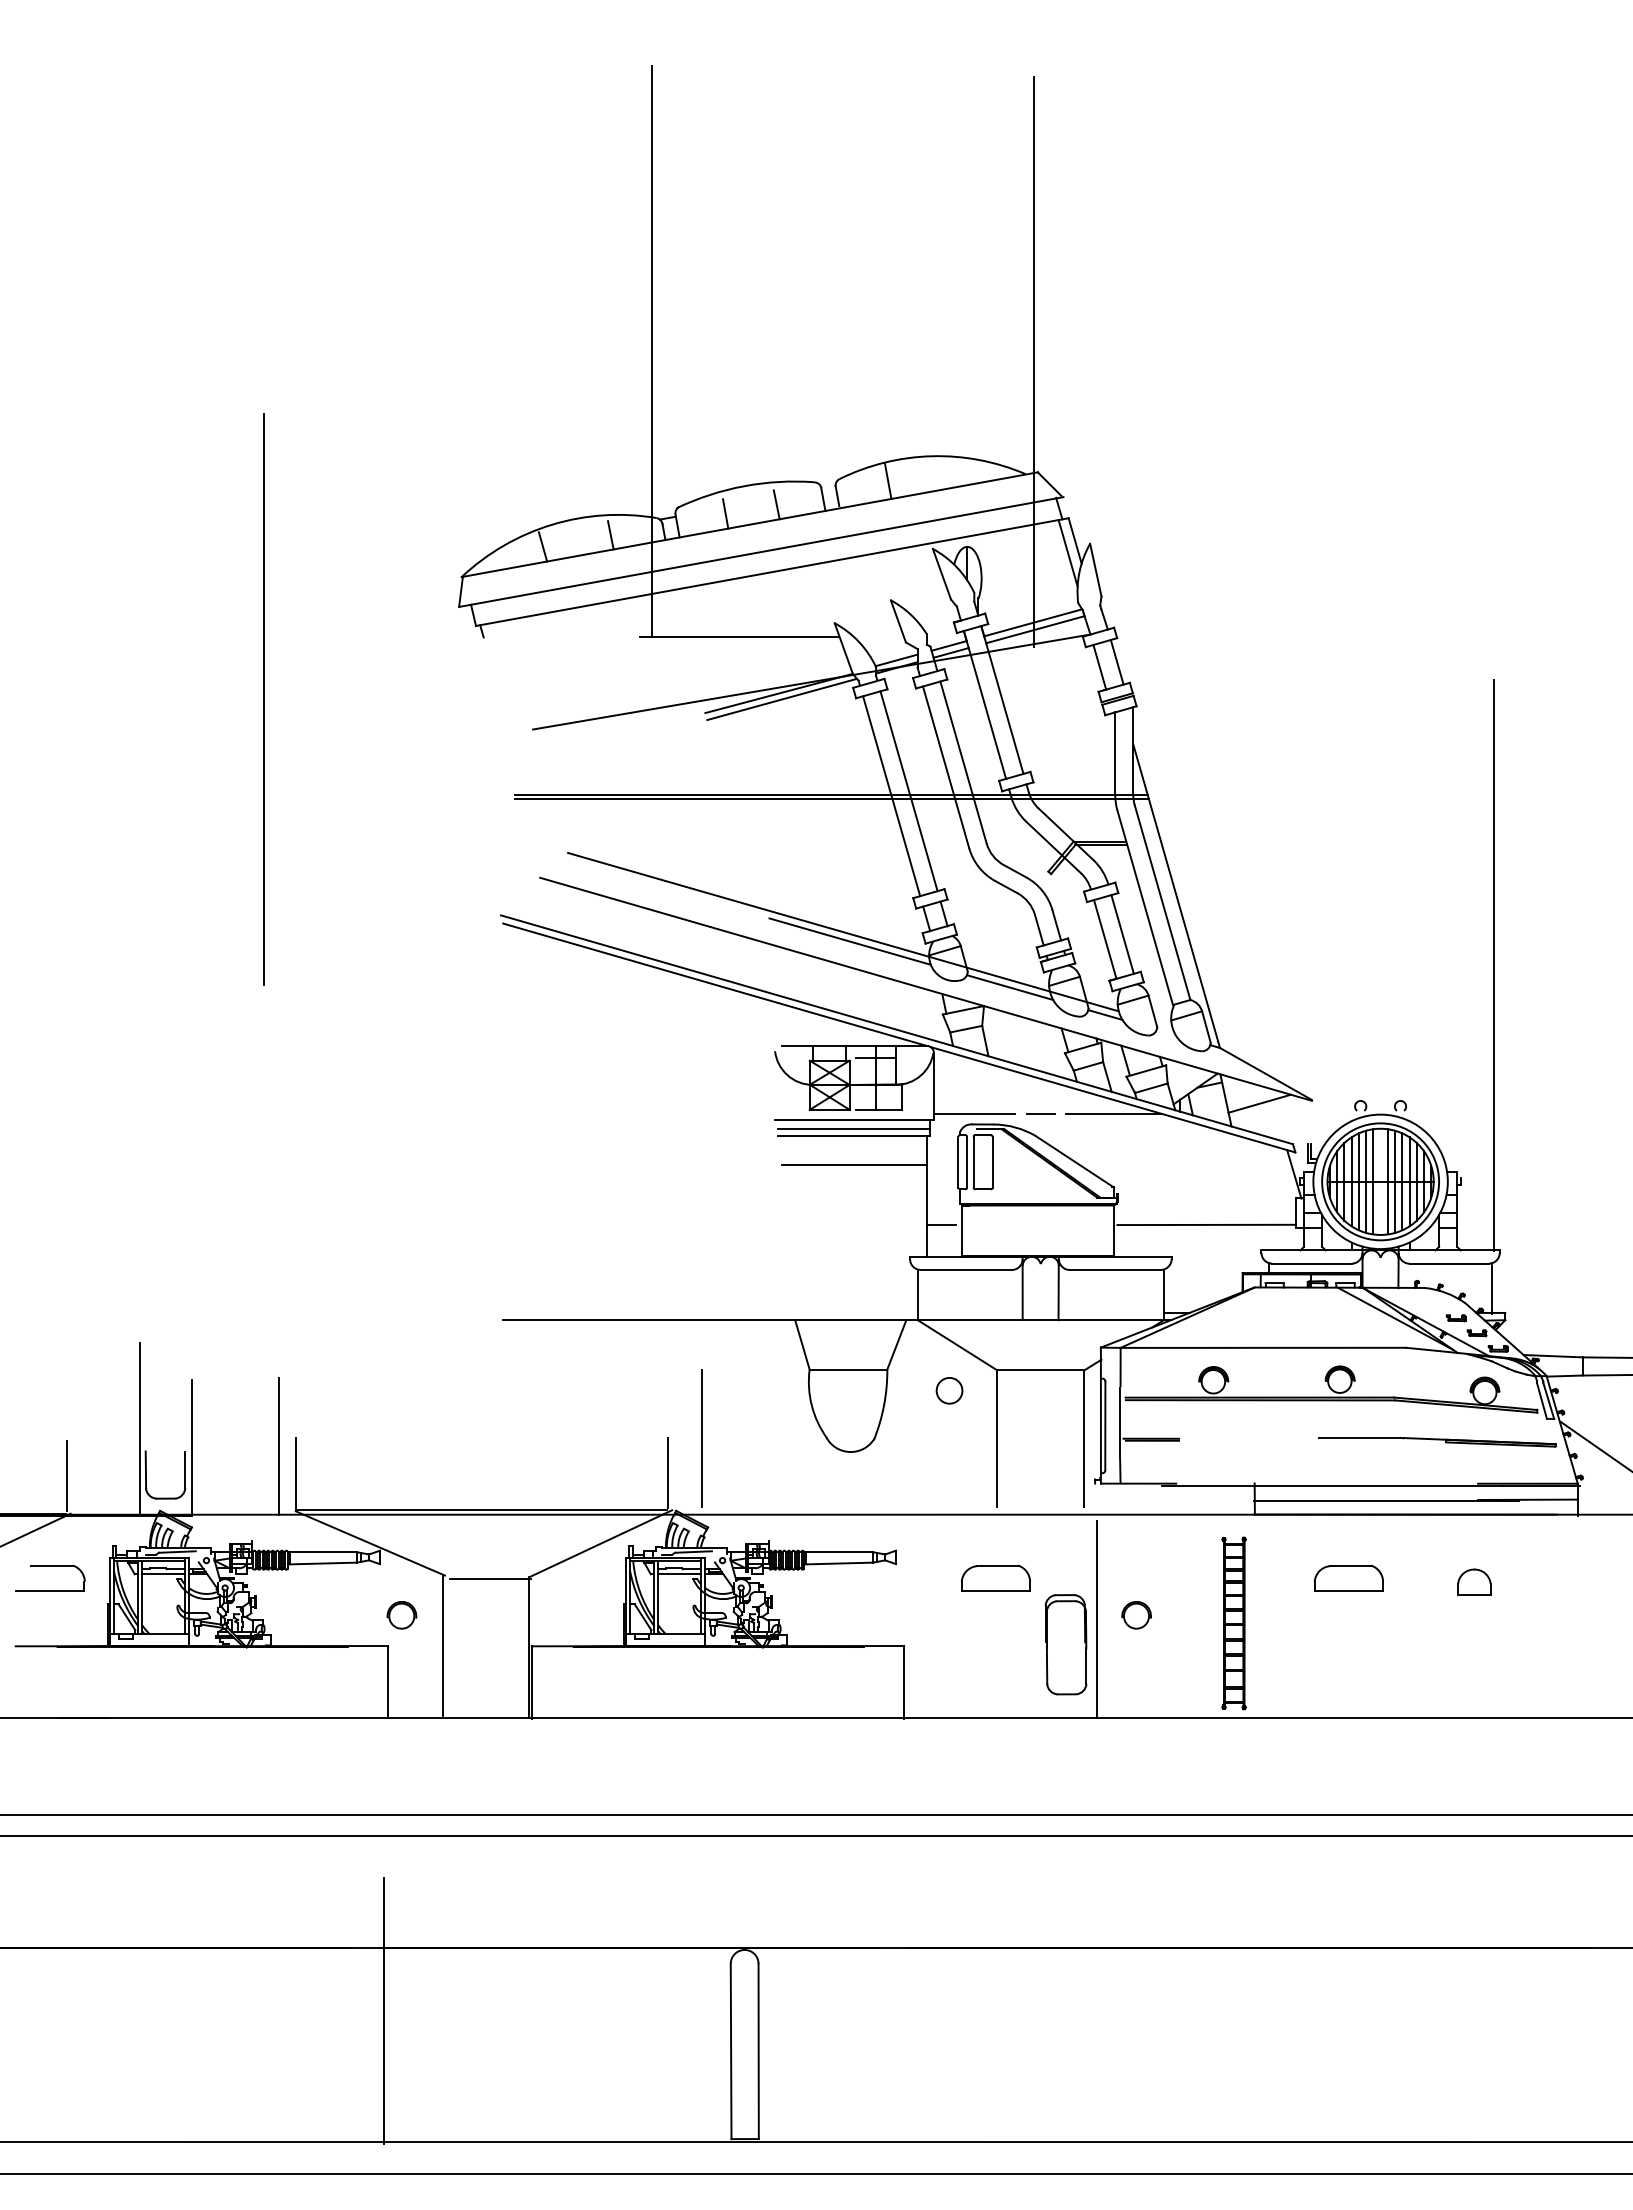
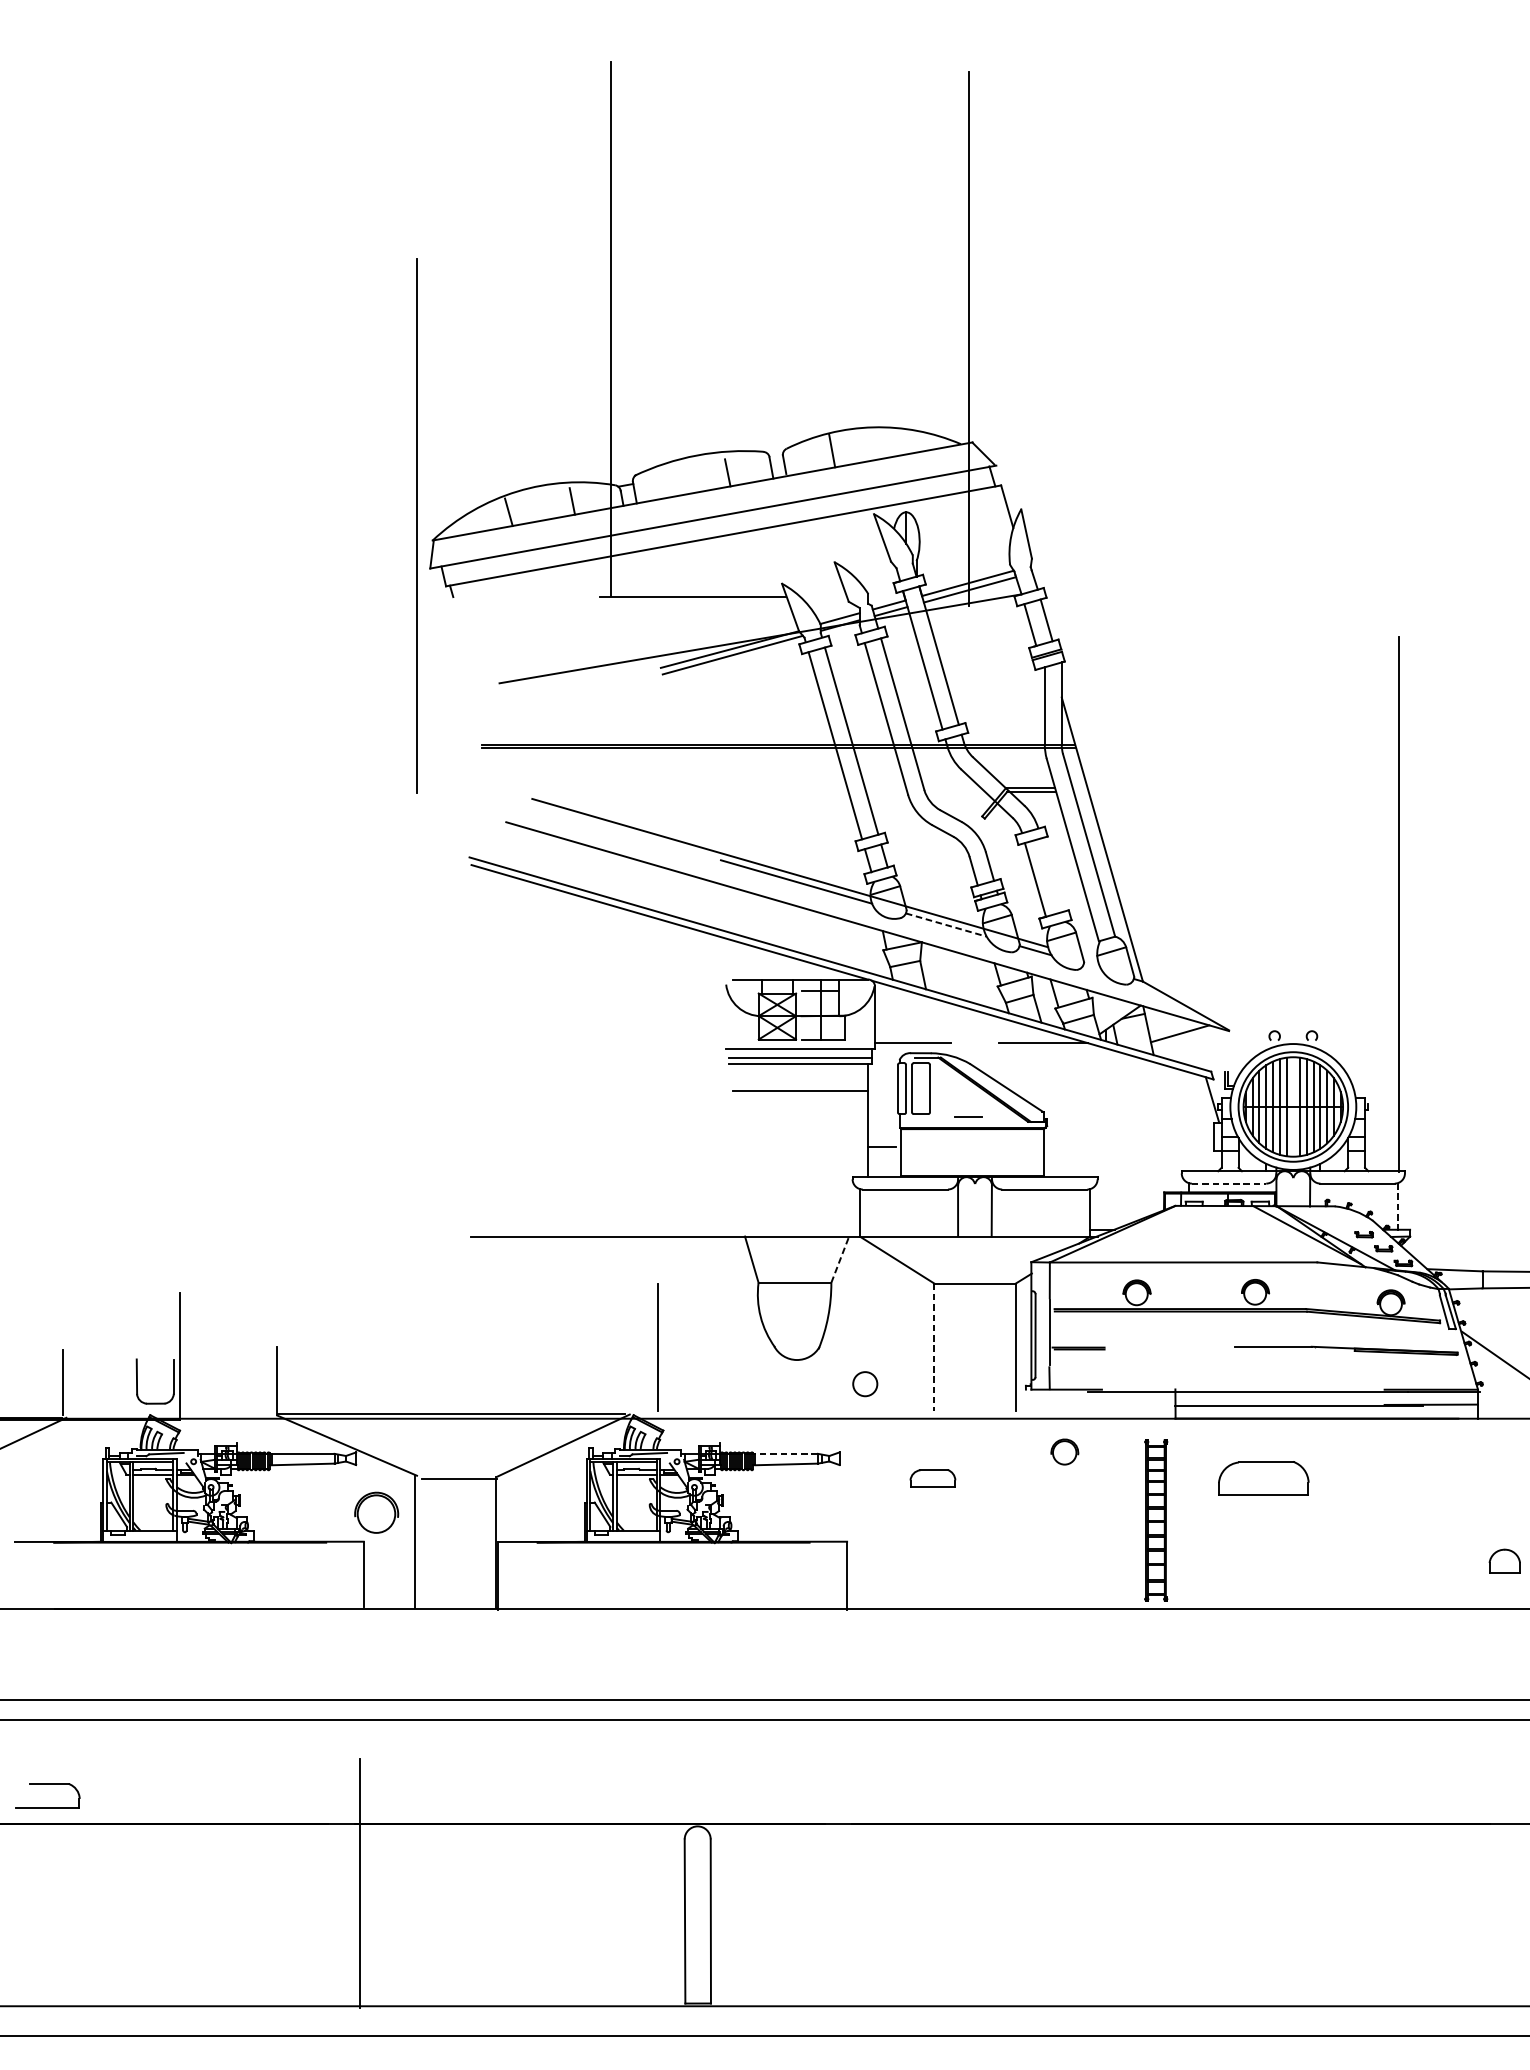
line: (725, 513) -> (679, 481), removed
line: (1067, 553) -> (1000, 518), removed
line: (263, 699) -> (416, 525), moved
line: (1122, 934) -> (1051, 875), removed
line: (1010, 987) -> (946, 924), solid -> dashed
line: (1040, 1113) -> (968, 1116), moved
line: (1206, 1224) -> (1130, 1146), removed
line: (1311, 1263) -> (1228, 1183), solid -> dashed
line: (1491, 1289) -> (1397, 1207), solid -> dashed
line: (897, 1344) -> (840, 1259), solid -> dashed
circle: (949, 1390) -> (865, 1383), moved
line: (140, 1428) -> (131, 1337), removed
line: (997, 1439) -> (934, 1348), solid -> dashed
line: (278, 1445) -> (261, 1353), removed
line: (668, 1472) -> (626, 1379), removed
line: (839, 1552) -> (786, 1454), solid -> dashed
part: (50, 1566) -> (47, 1784), moved
part: (995, 1577) -> (932, 1477), size x0.7
part: (1348, 1577) -> (1263, 1477), size x1.4
part: (1474, 1581) -> (1504, 1560), moved
part: (401, 1615) -> (376, 1513), size x1.6
part: (1136, 1615) -> (1064, 1452), moved
line: (1097, 1619) -> (1028, 1516), removed
part: (1065, 1644) -> (998, 1540), removed

